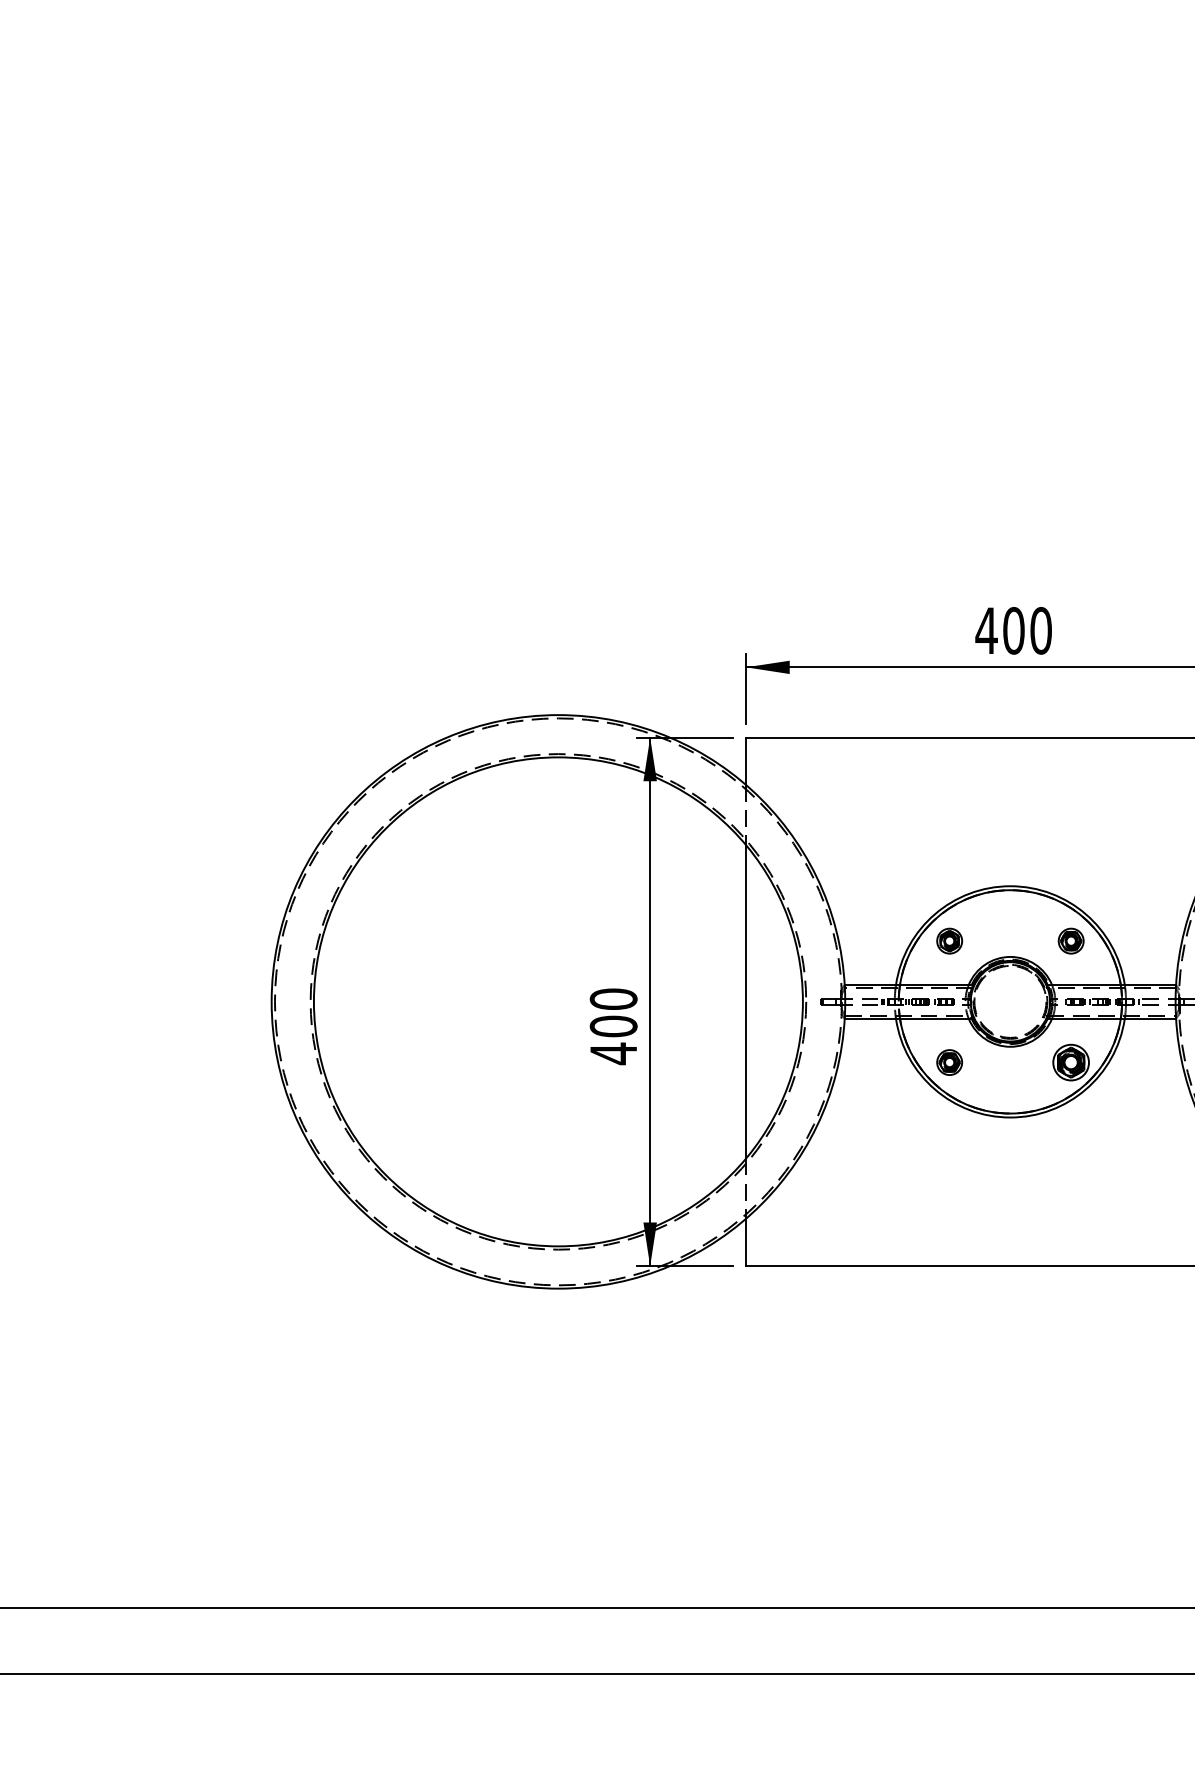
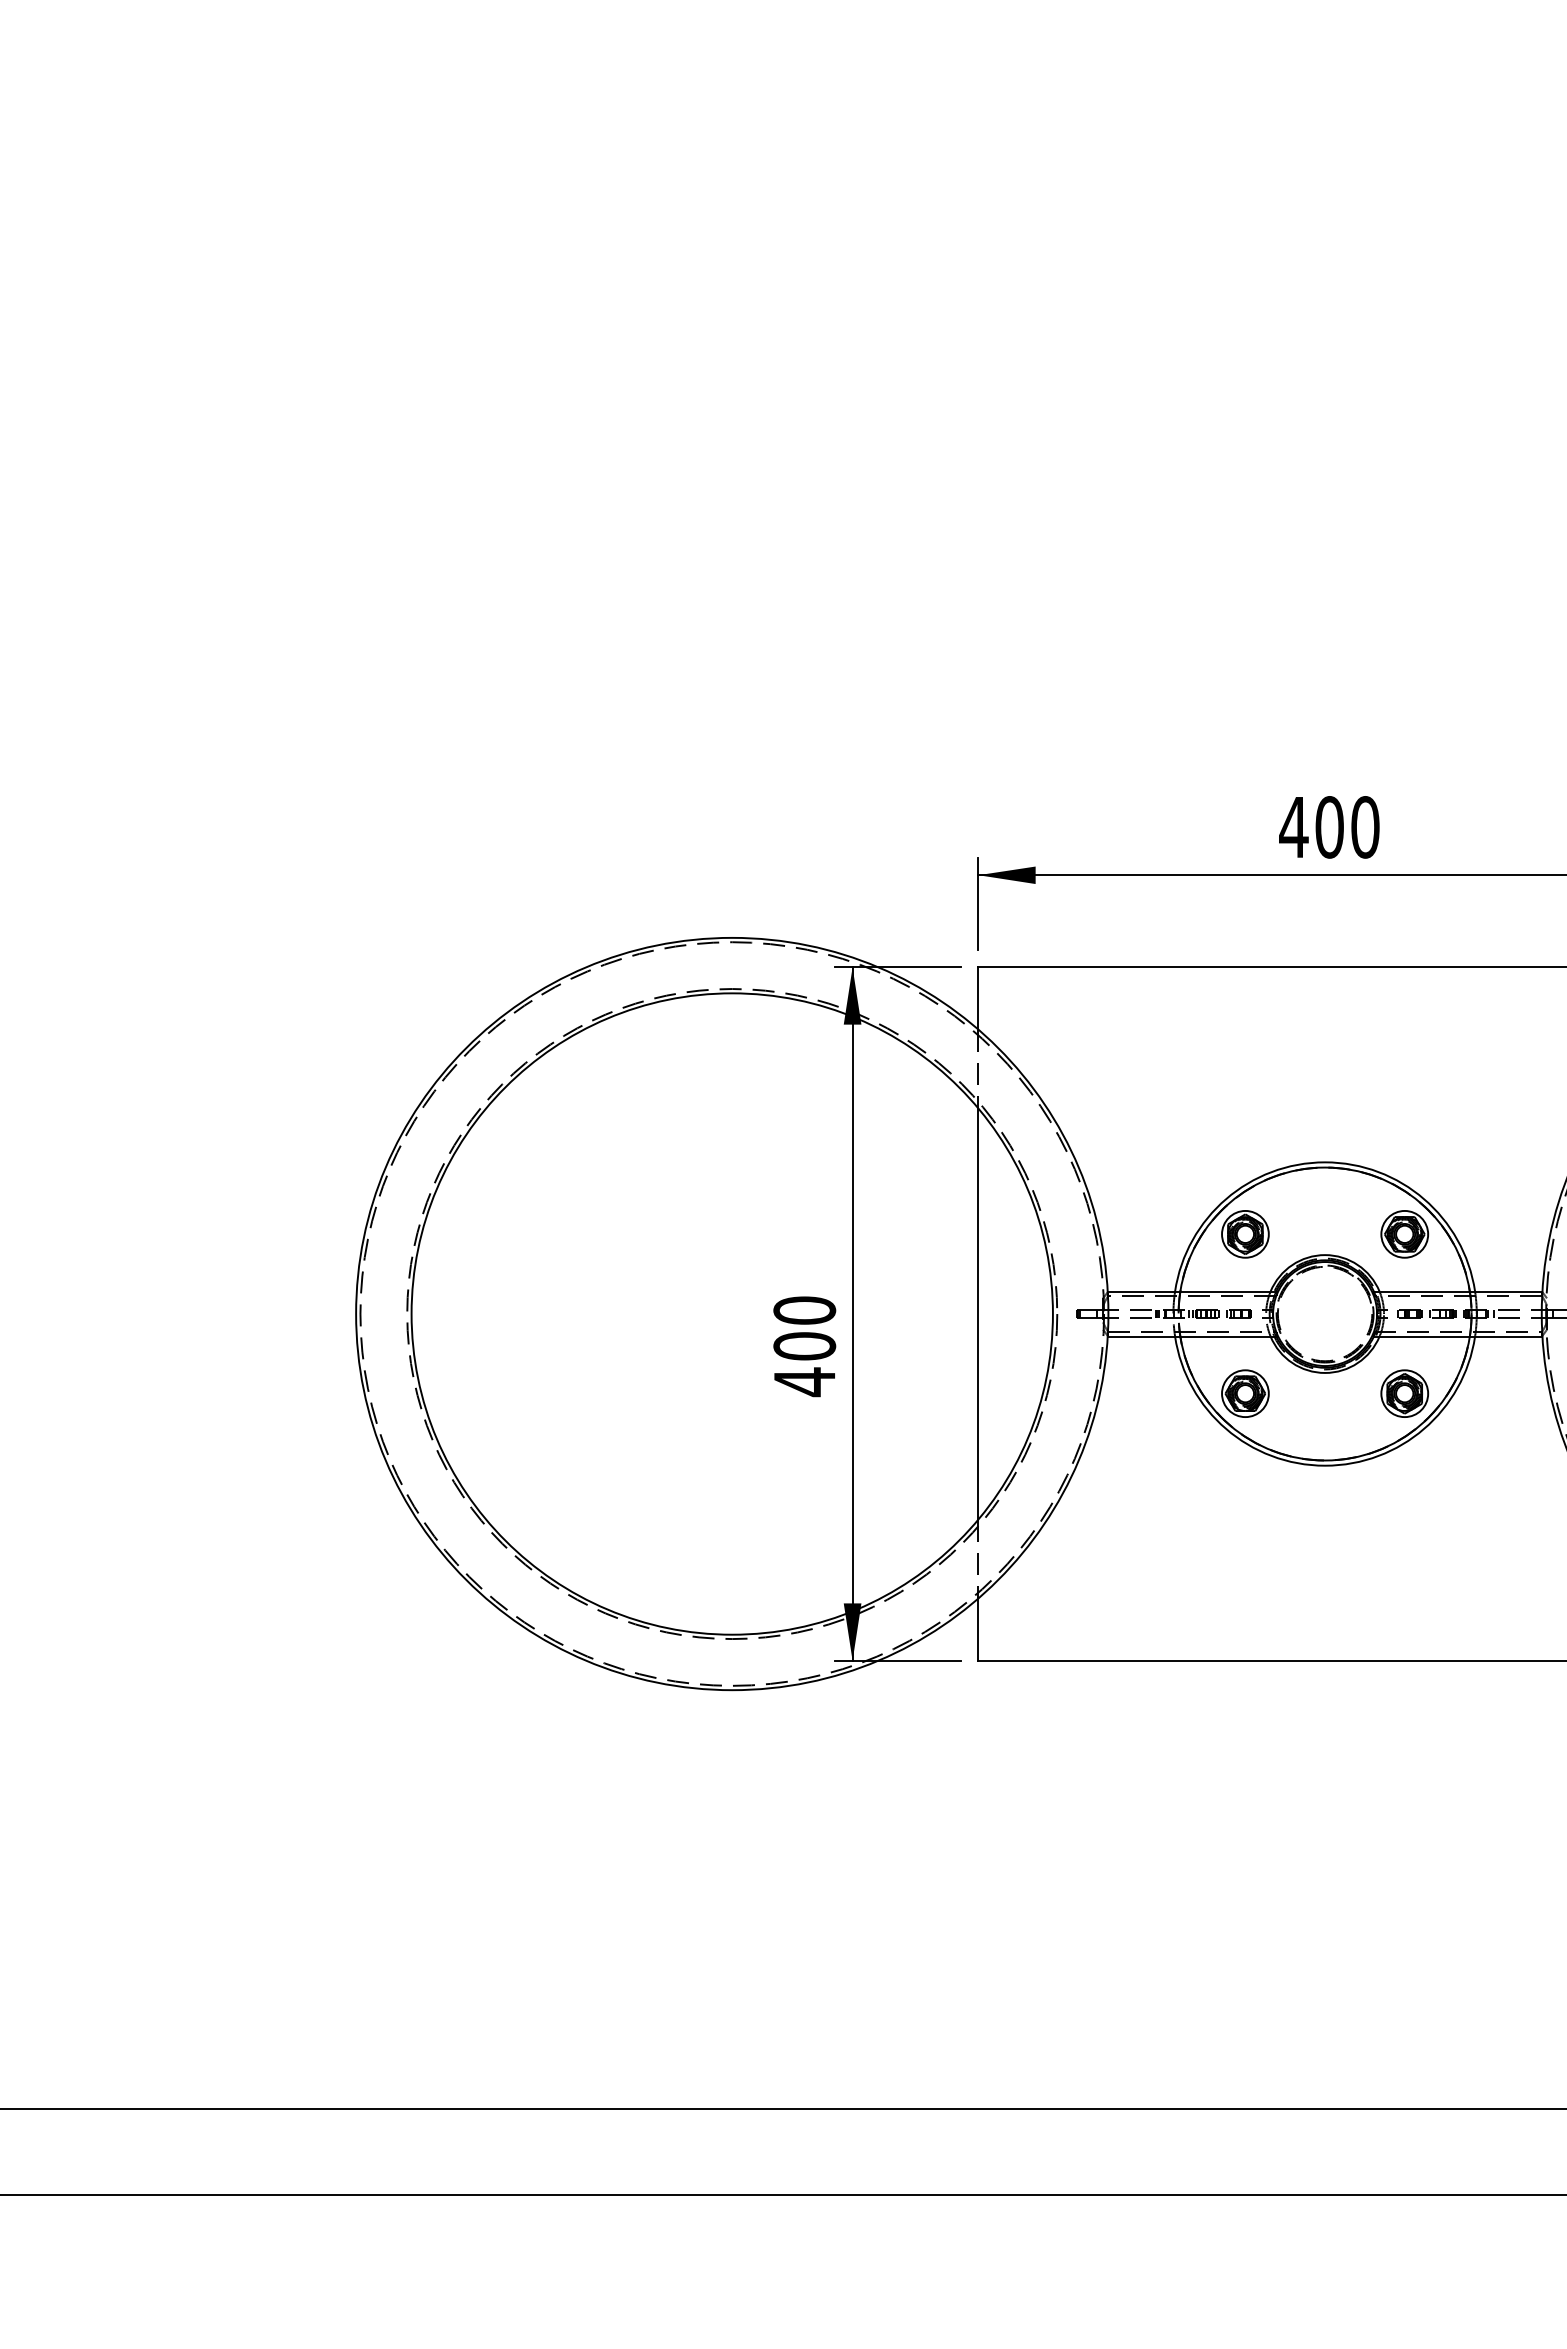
part: (949, 941) -> (1245, 1234), size x1.43
part: (1070, 941) -> (1404, 1234), size x1.43
part: (949, 1062) -> (1245, 1393), size x1.43

